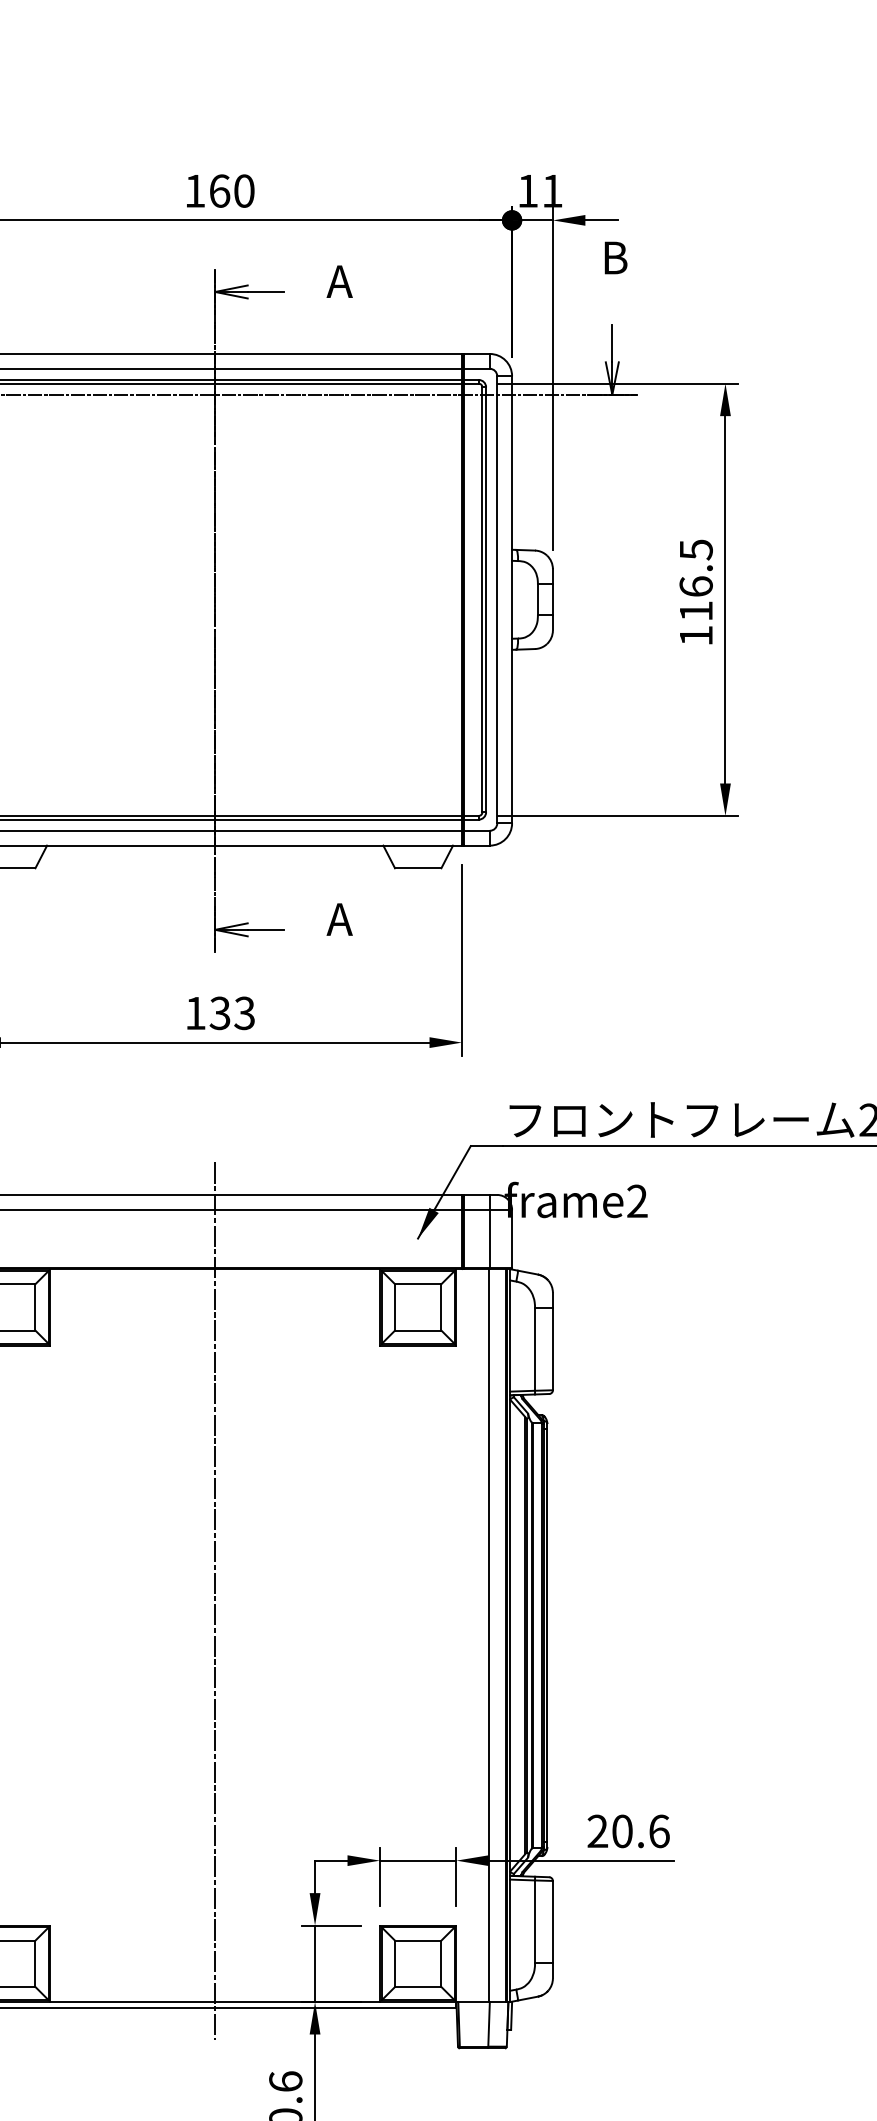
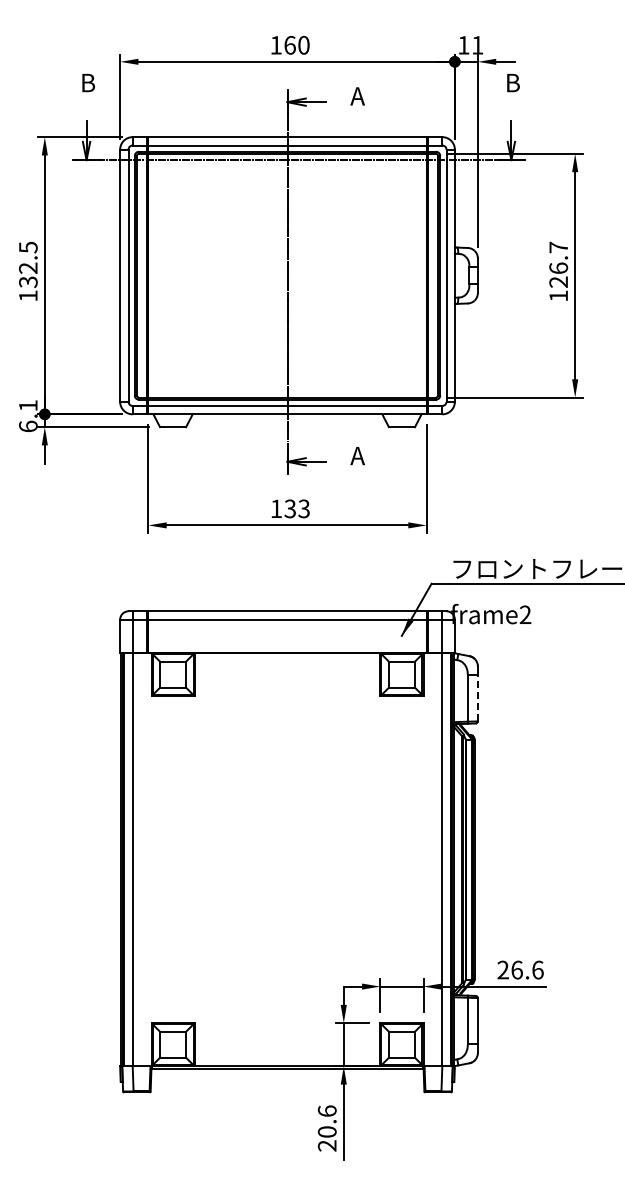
text: (695, 579) -> (558, 264), 116.5 -> 126.7
line: (552, 1347) -> (477, 697), solid -> dashed
line: (215, 1599) -> (287, 839), removed
text: (621, 1830) -> (516, 969), 20.6 -> 26.6

